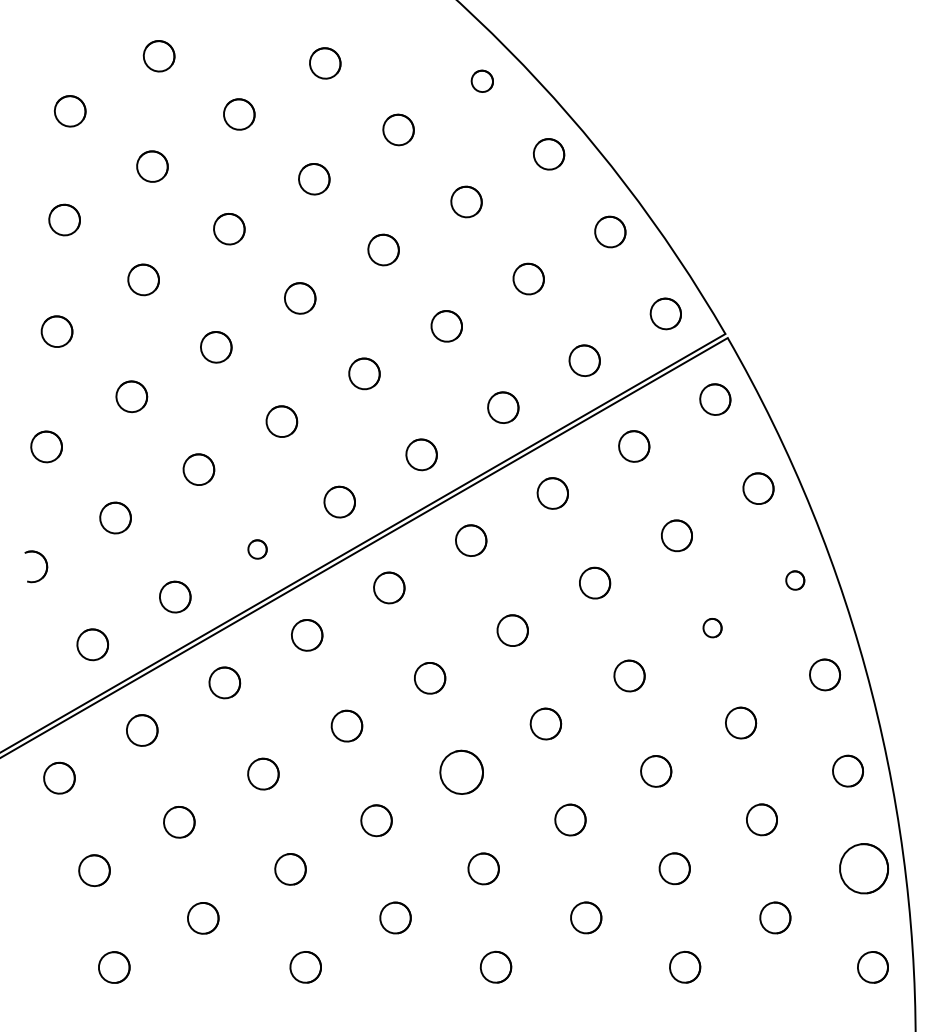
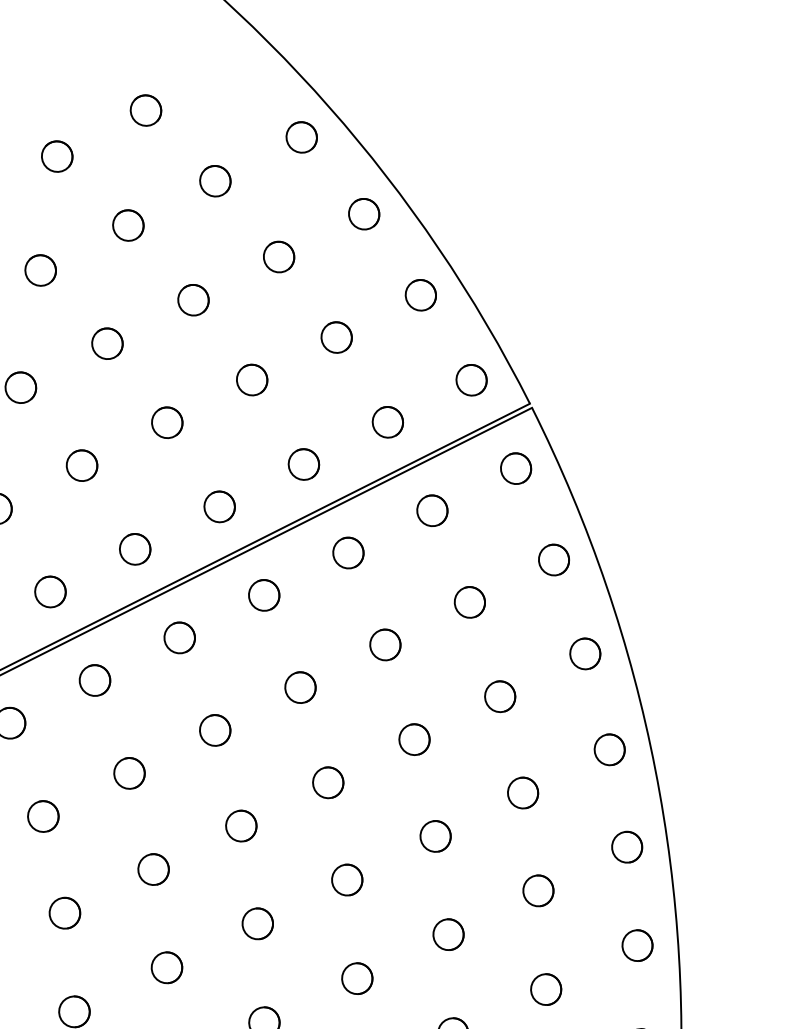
part: (482, 81) -> (301, 137), size x1.43
part: (257, 549) -> (50, 591), size x1.67
part: (795, 580) -> (585, 653), size x1.67
part: (712, 627) -> (500, 695), size x1.67
part: (461, 771) -> (241, 825), size x0.71
part: (863, 868) -> (637, 945), size x0.62

